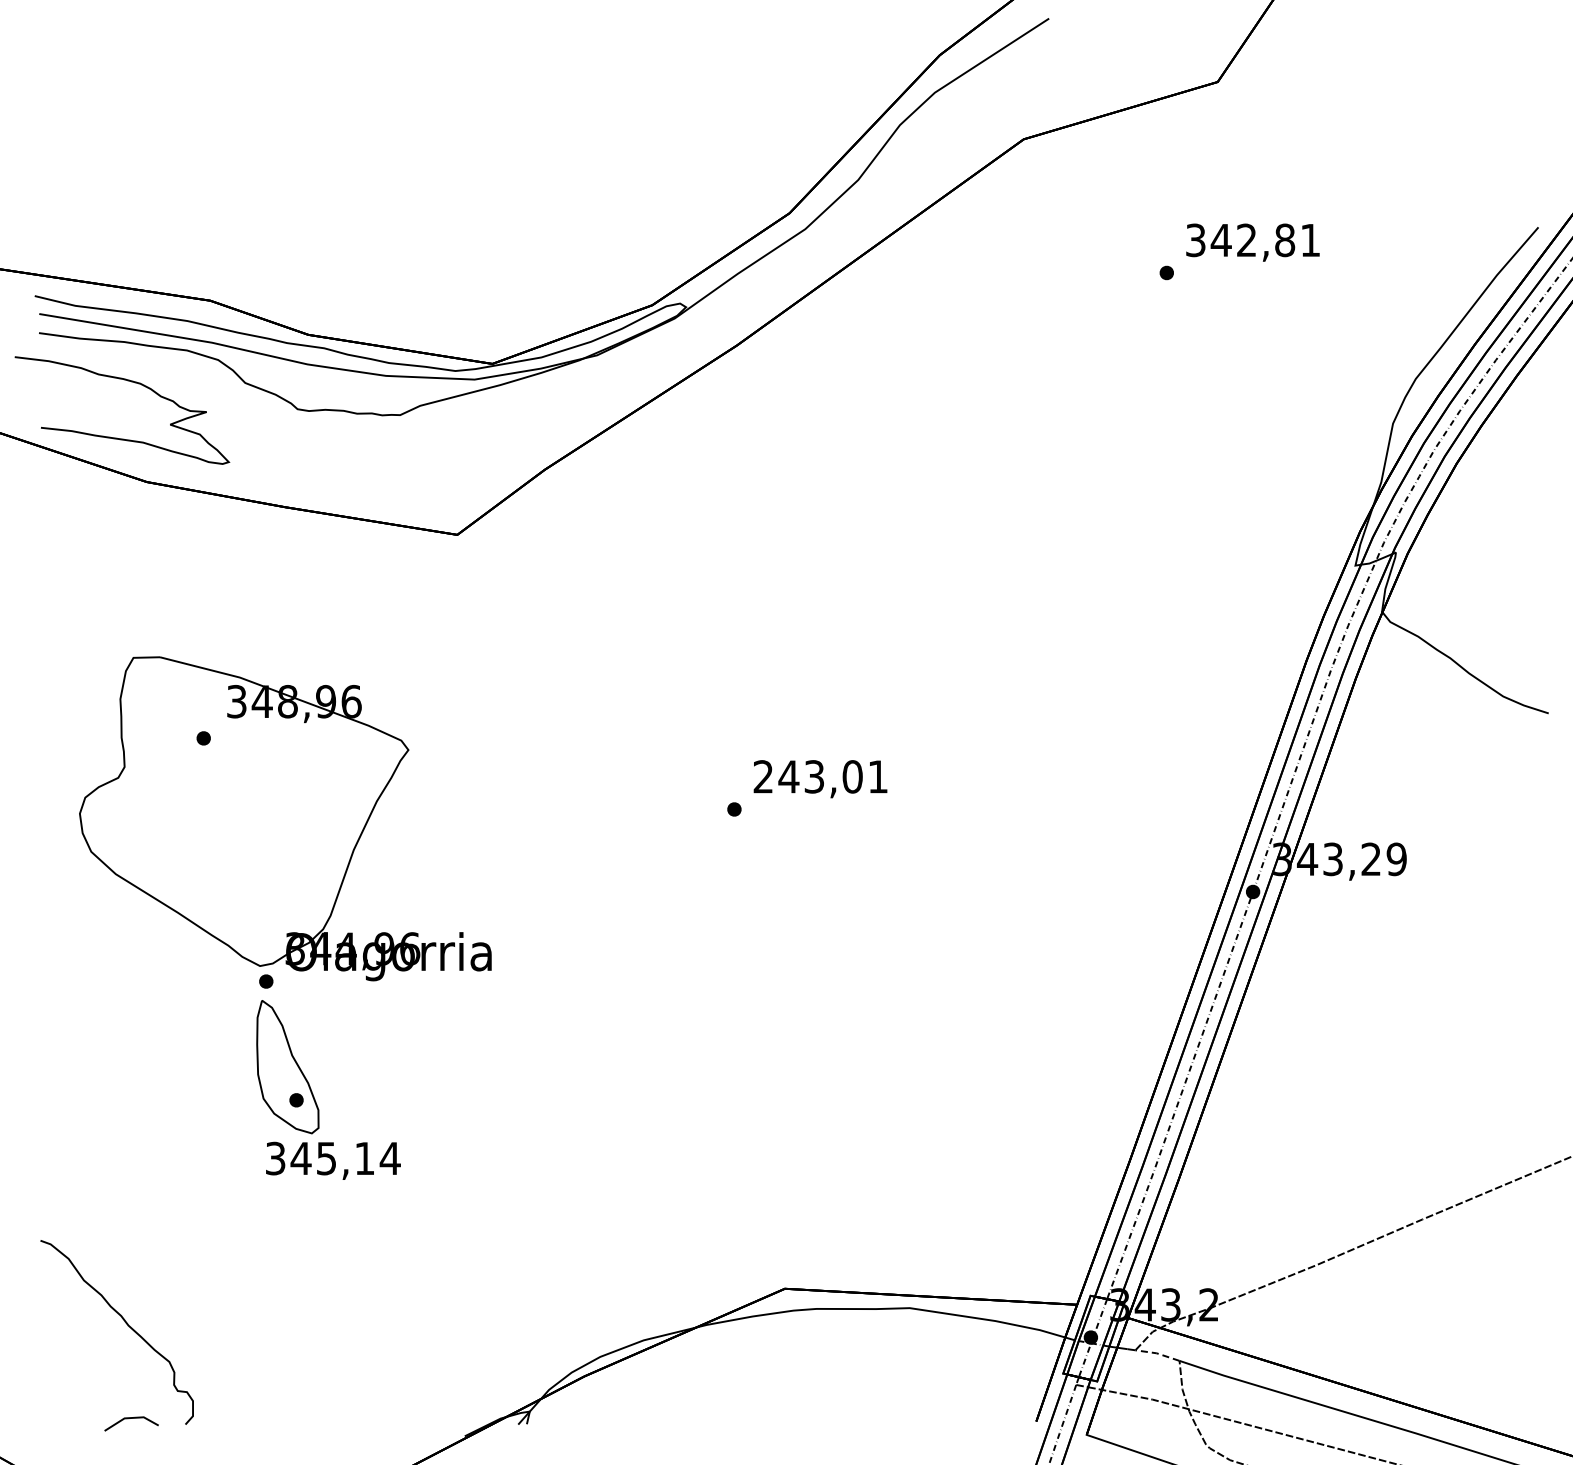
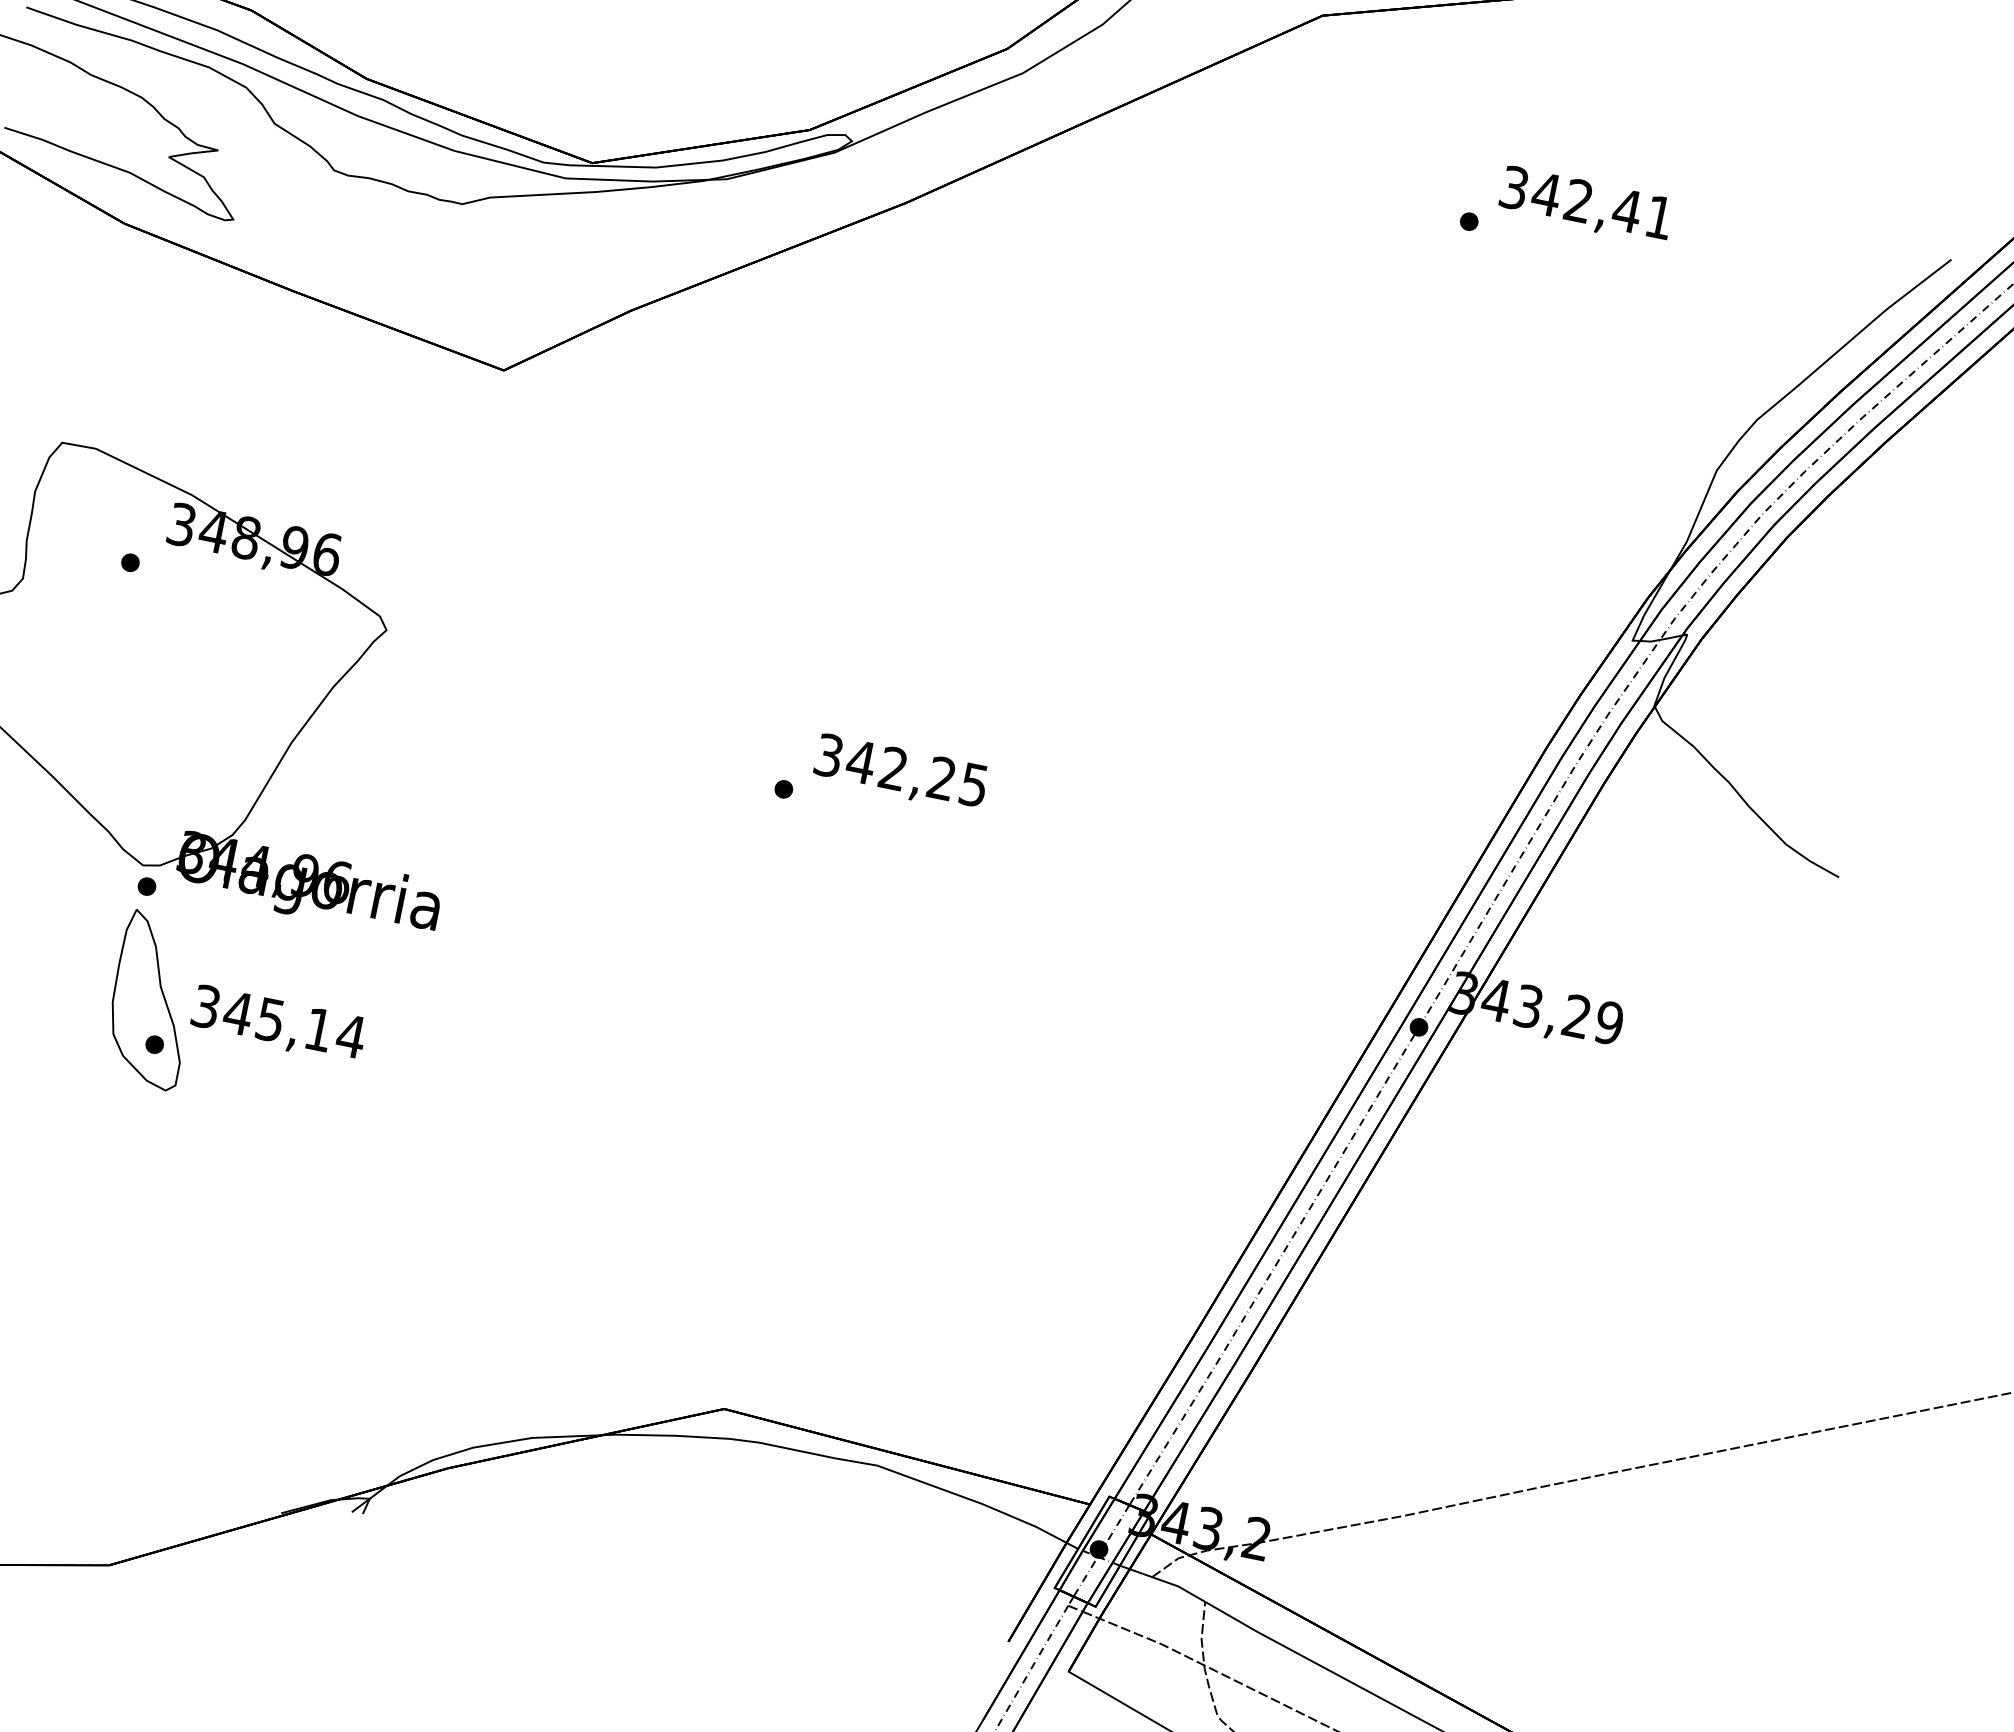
text: (1284, 240) -> (1626, 210), 342,81 -> 342,41
text: (820, 776) -> (901, 769), 243,01 -> 342,25
text: (333, 1160) -> (278, 1024), moved
line: (1156, 1353) -> (1177, 1586), dashed -> solid

